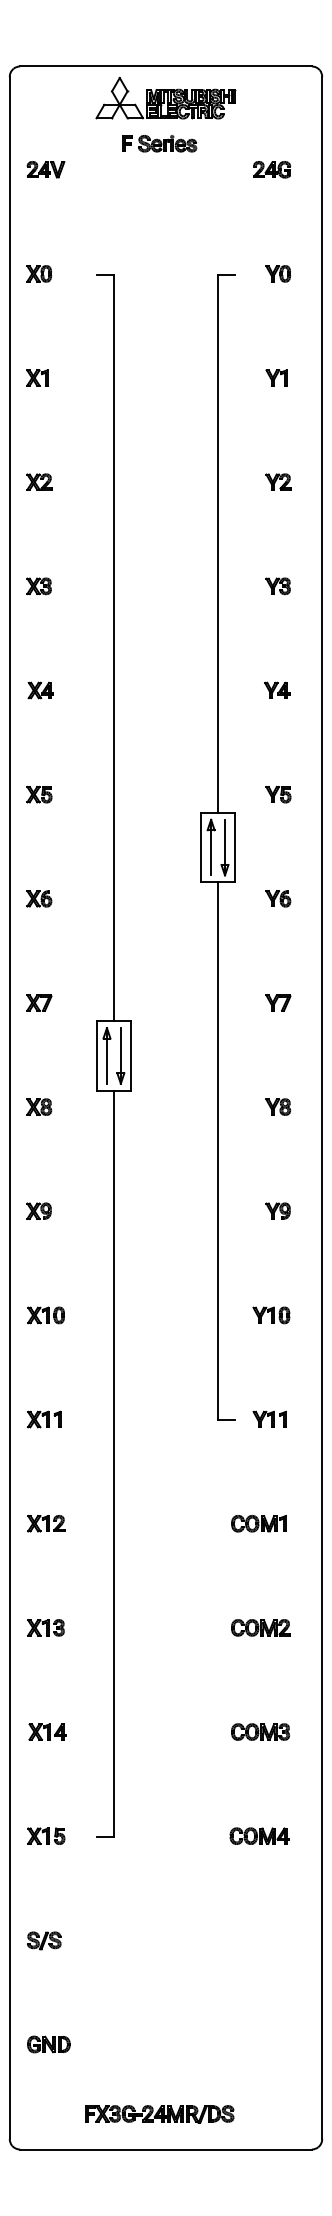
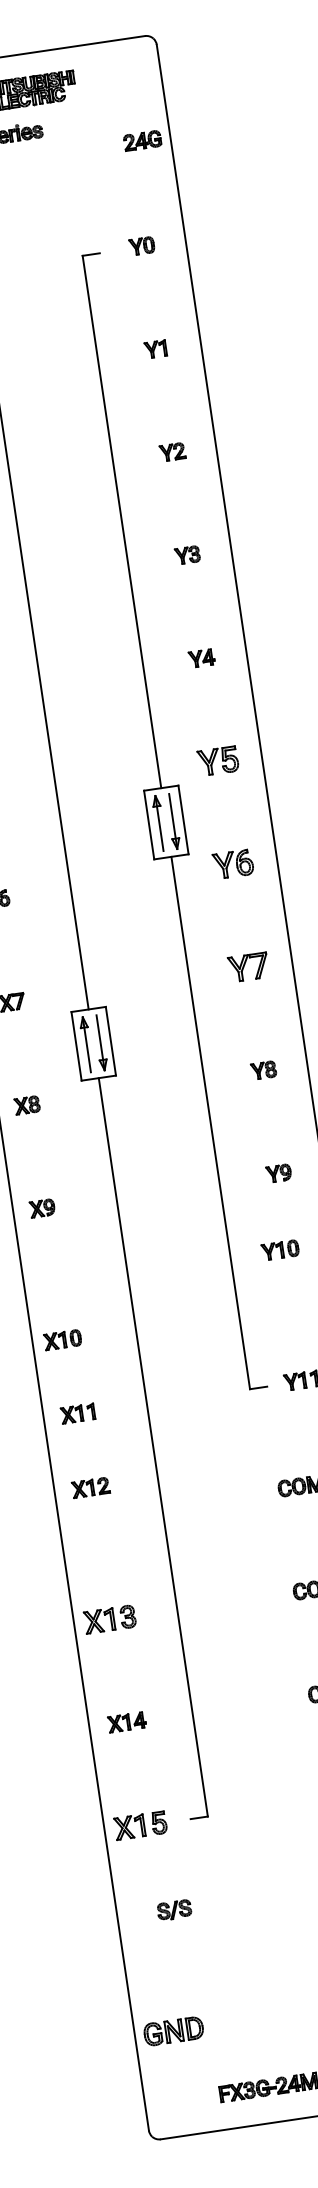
part: (271, 169) -> (141, 140), moved
part: (278, 794) -> (218, 761), size x1.6
part: (278, 898) -> (233, 864), size x1.6
part: (278, 1002) -> (248, 966), size x1.6
part: (45, 1315) -> (62, 1340), moved
part: (271, 1315) -> (280, 1250), moved
part: (46, 1523) -> (91, 1487), moved
part: (45, 1627) -> (109, 1619), size x1.4
part: (46, 1835) -> (140, 1824), size x1.4
part: (44, 1940) -> (174, 1909), moved
part: (48, 2044) -> (173, 2031), size x1.4

